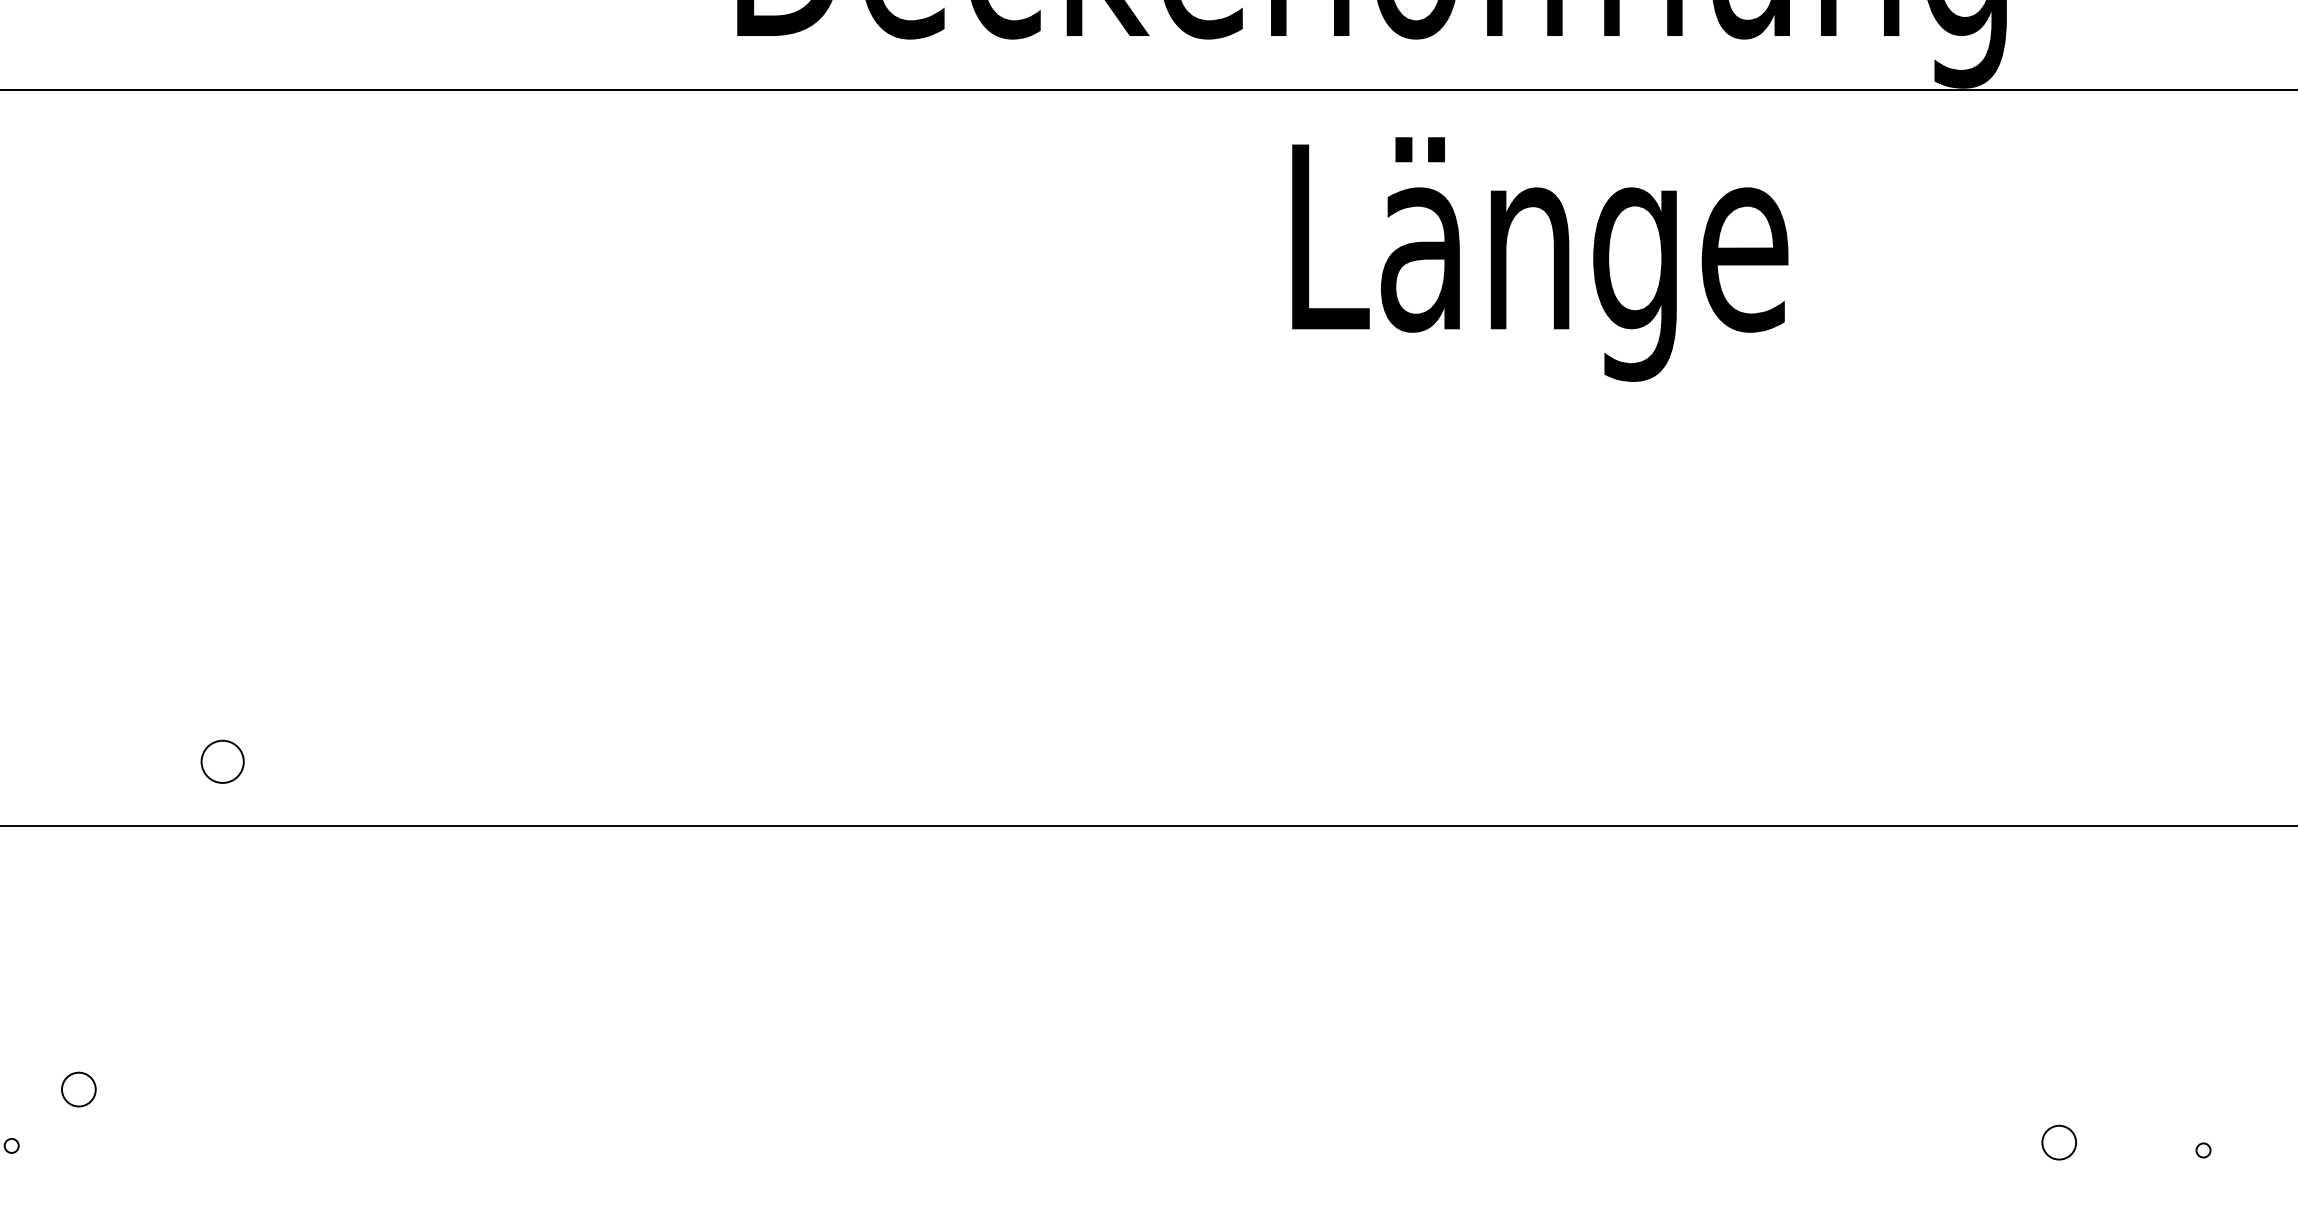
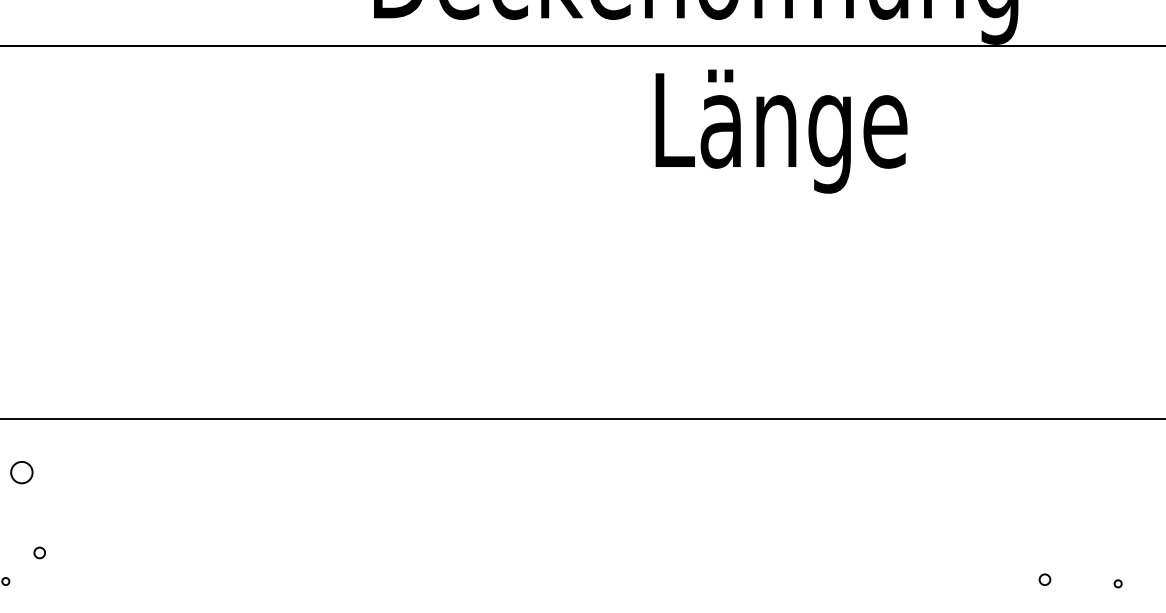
circle: (221, 761) -> (21, 472), moved
circle: (78, 1088) -> (39, 552), size x0.62
circle: (2058, 1141) -> (1044, 579), size x0.62

